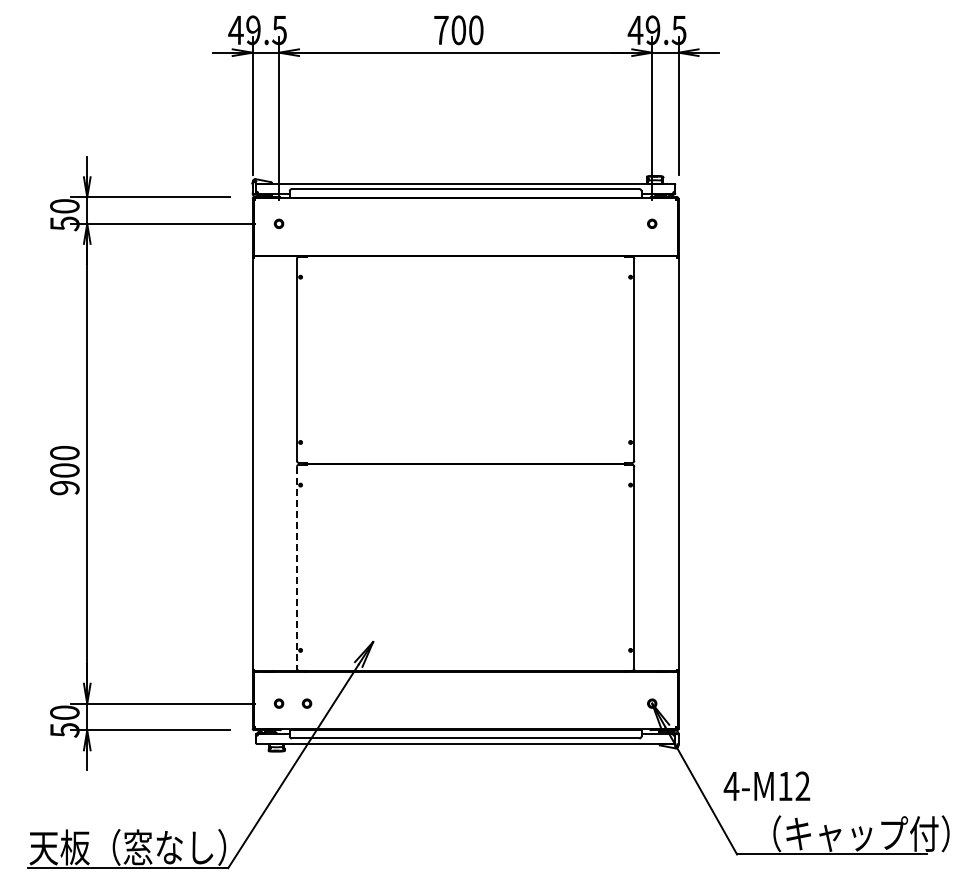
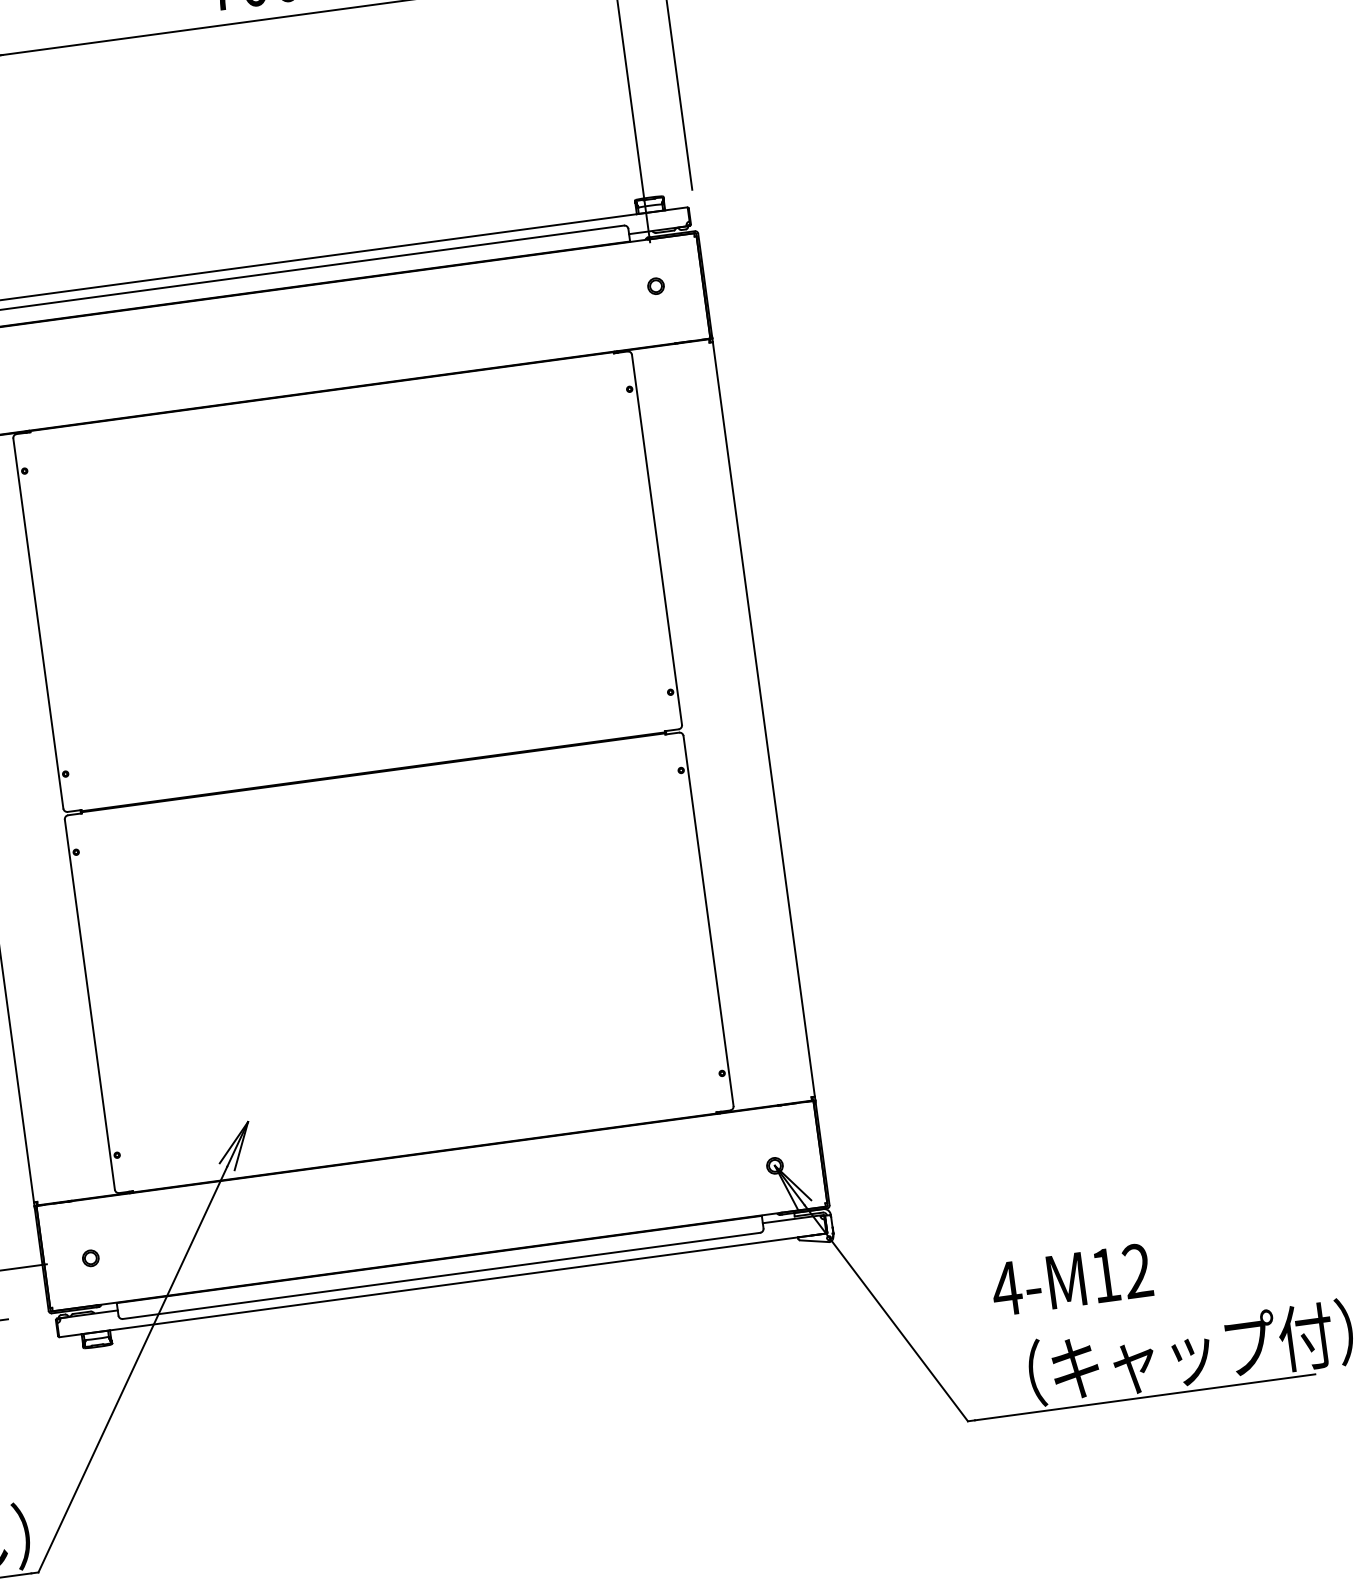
line: (296, 567) -> (89, 1004), dashed -> solid
part: (306, 703) -> (141, 1251), removed
text: (766, 785) -> (1070, 1278), moved

